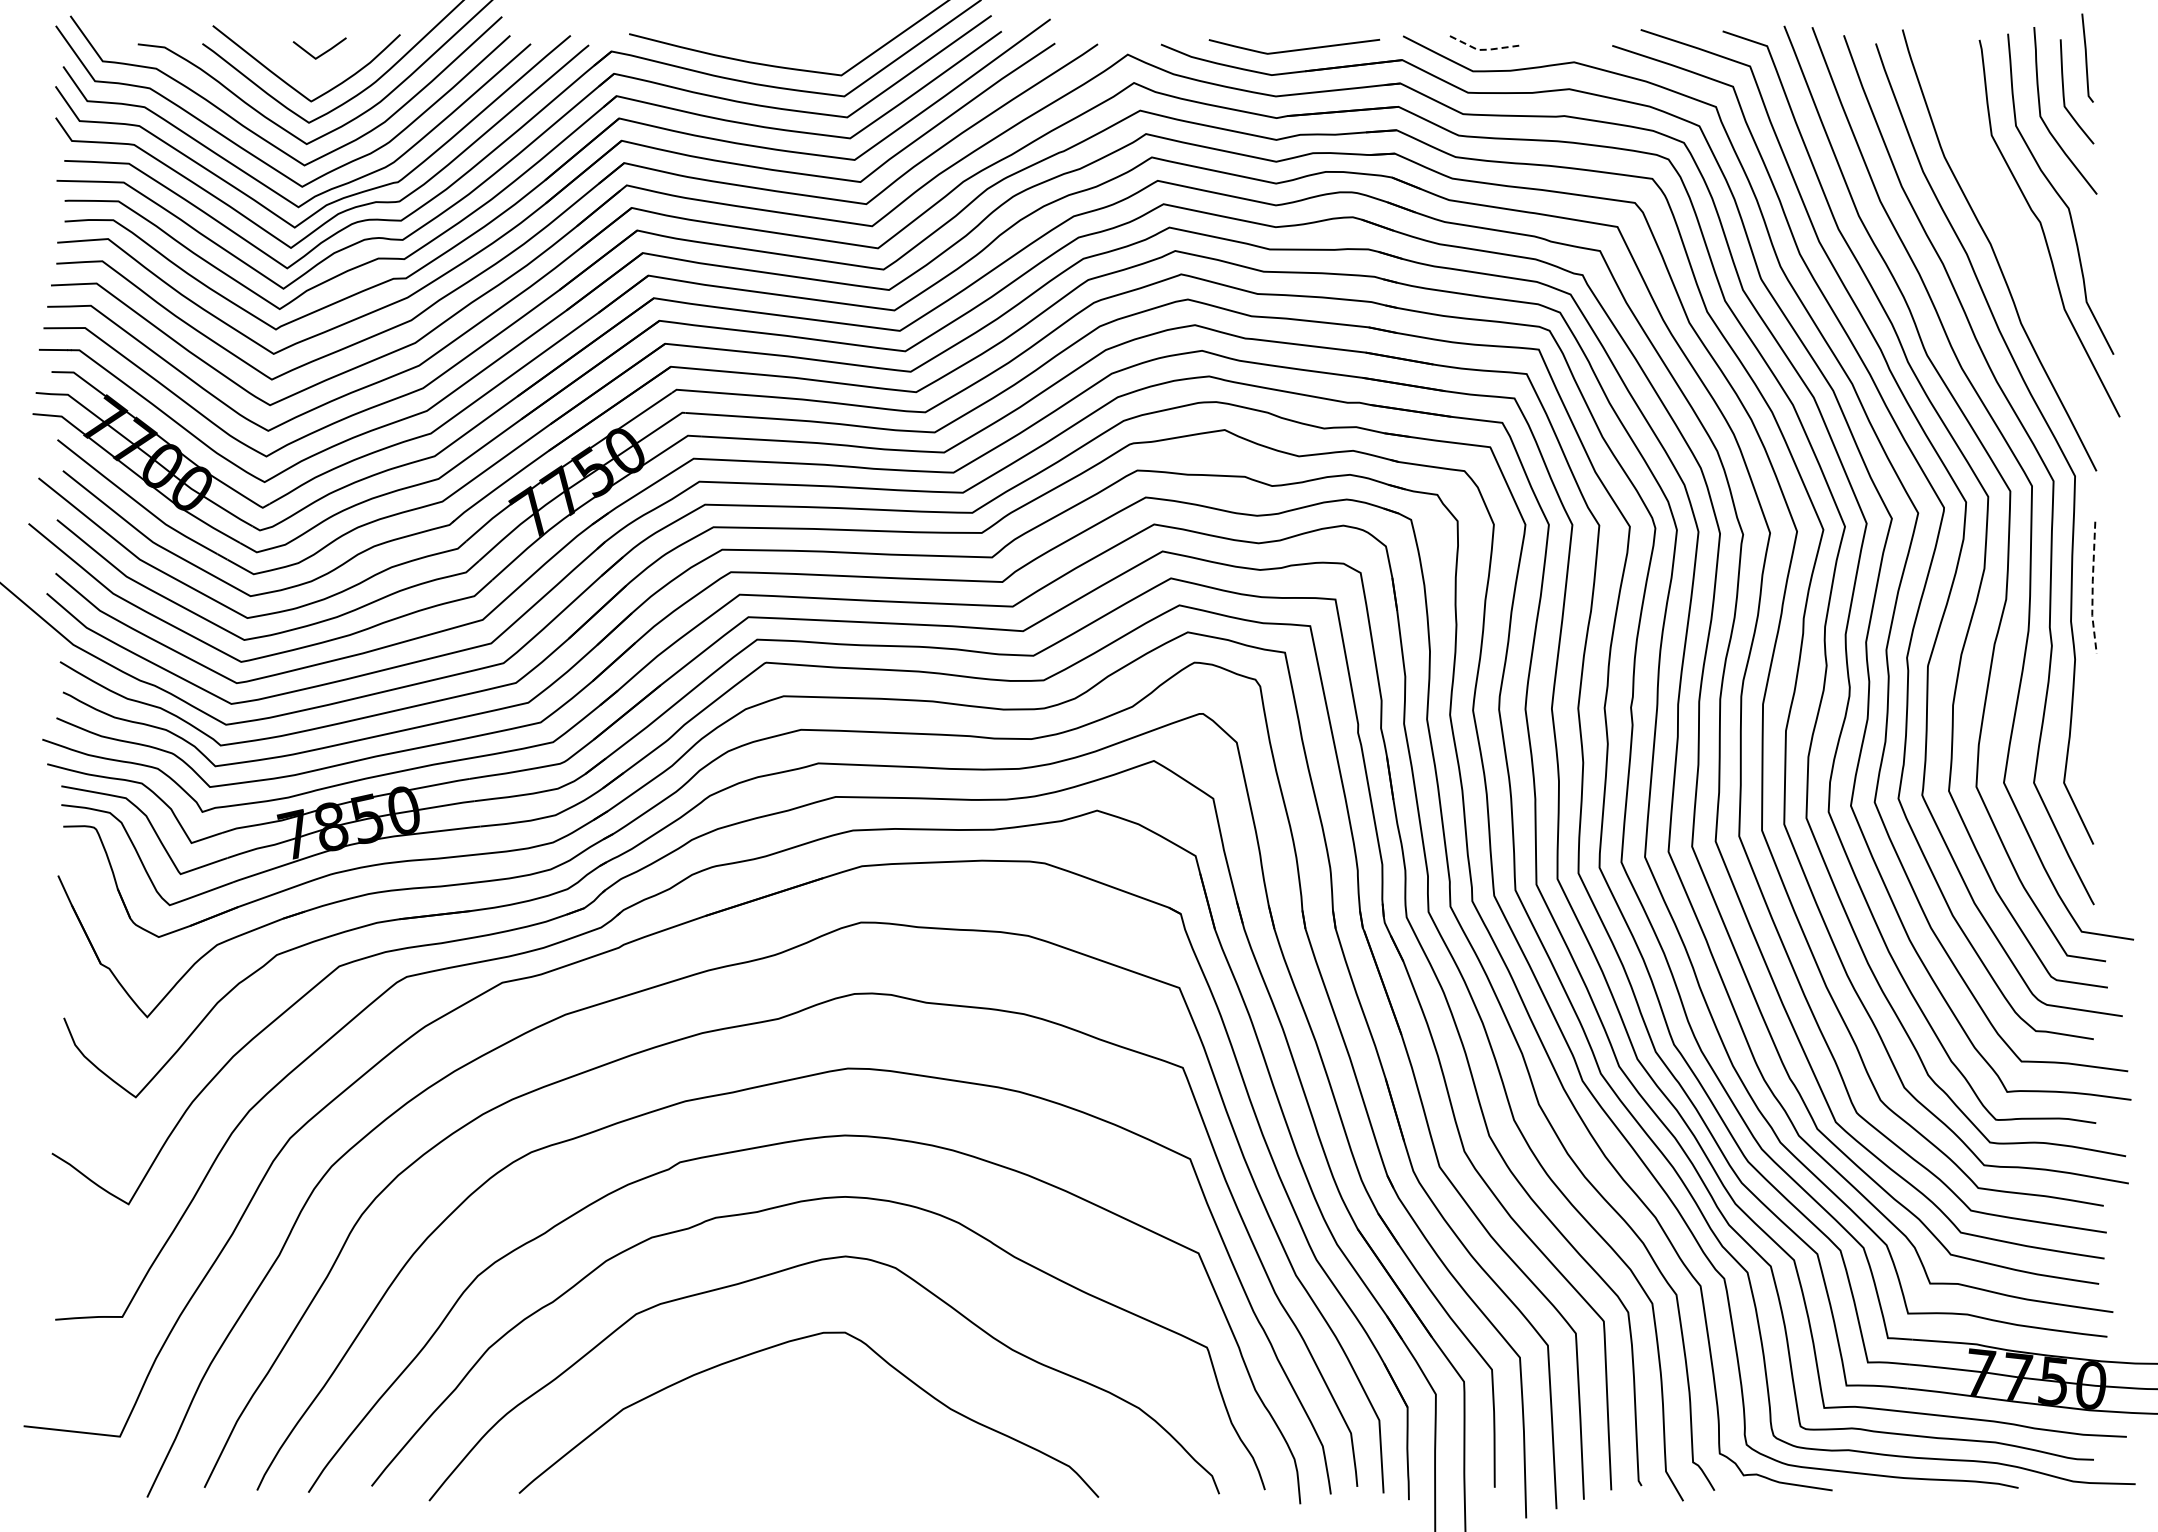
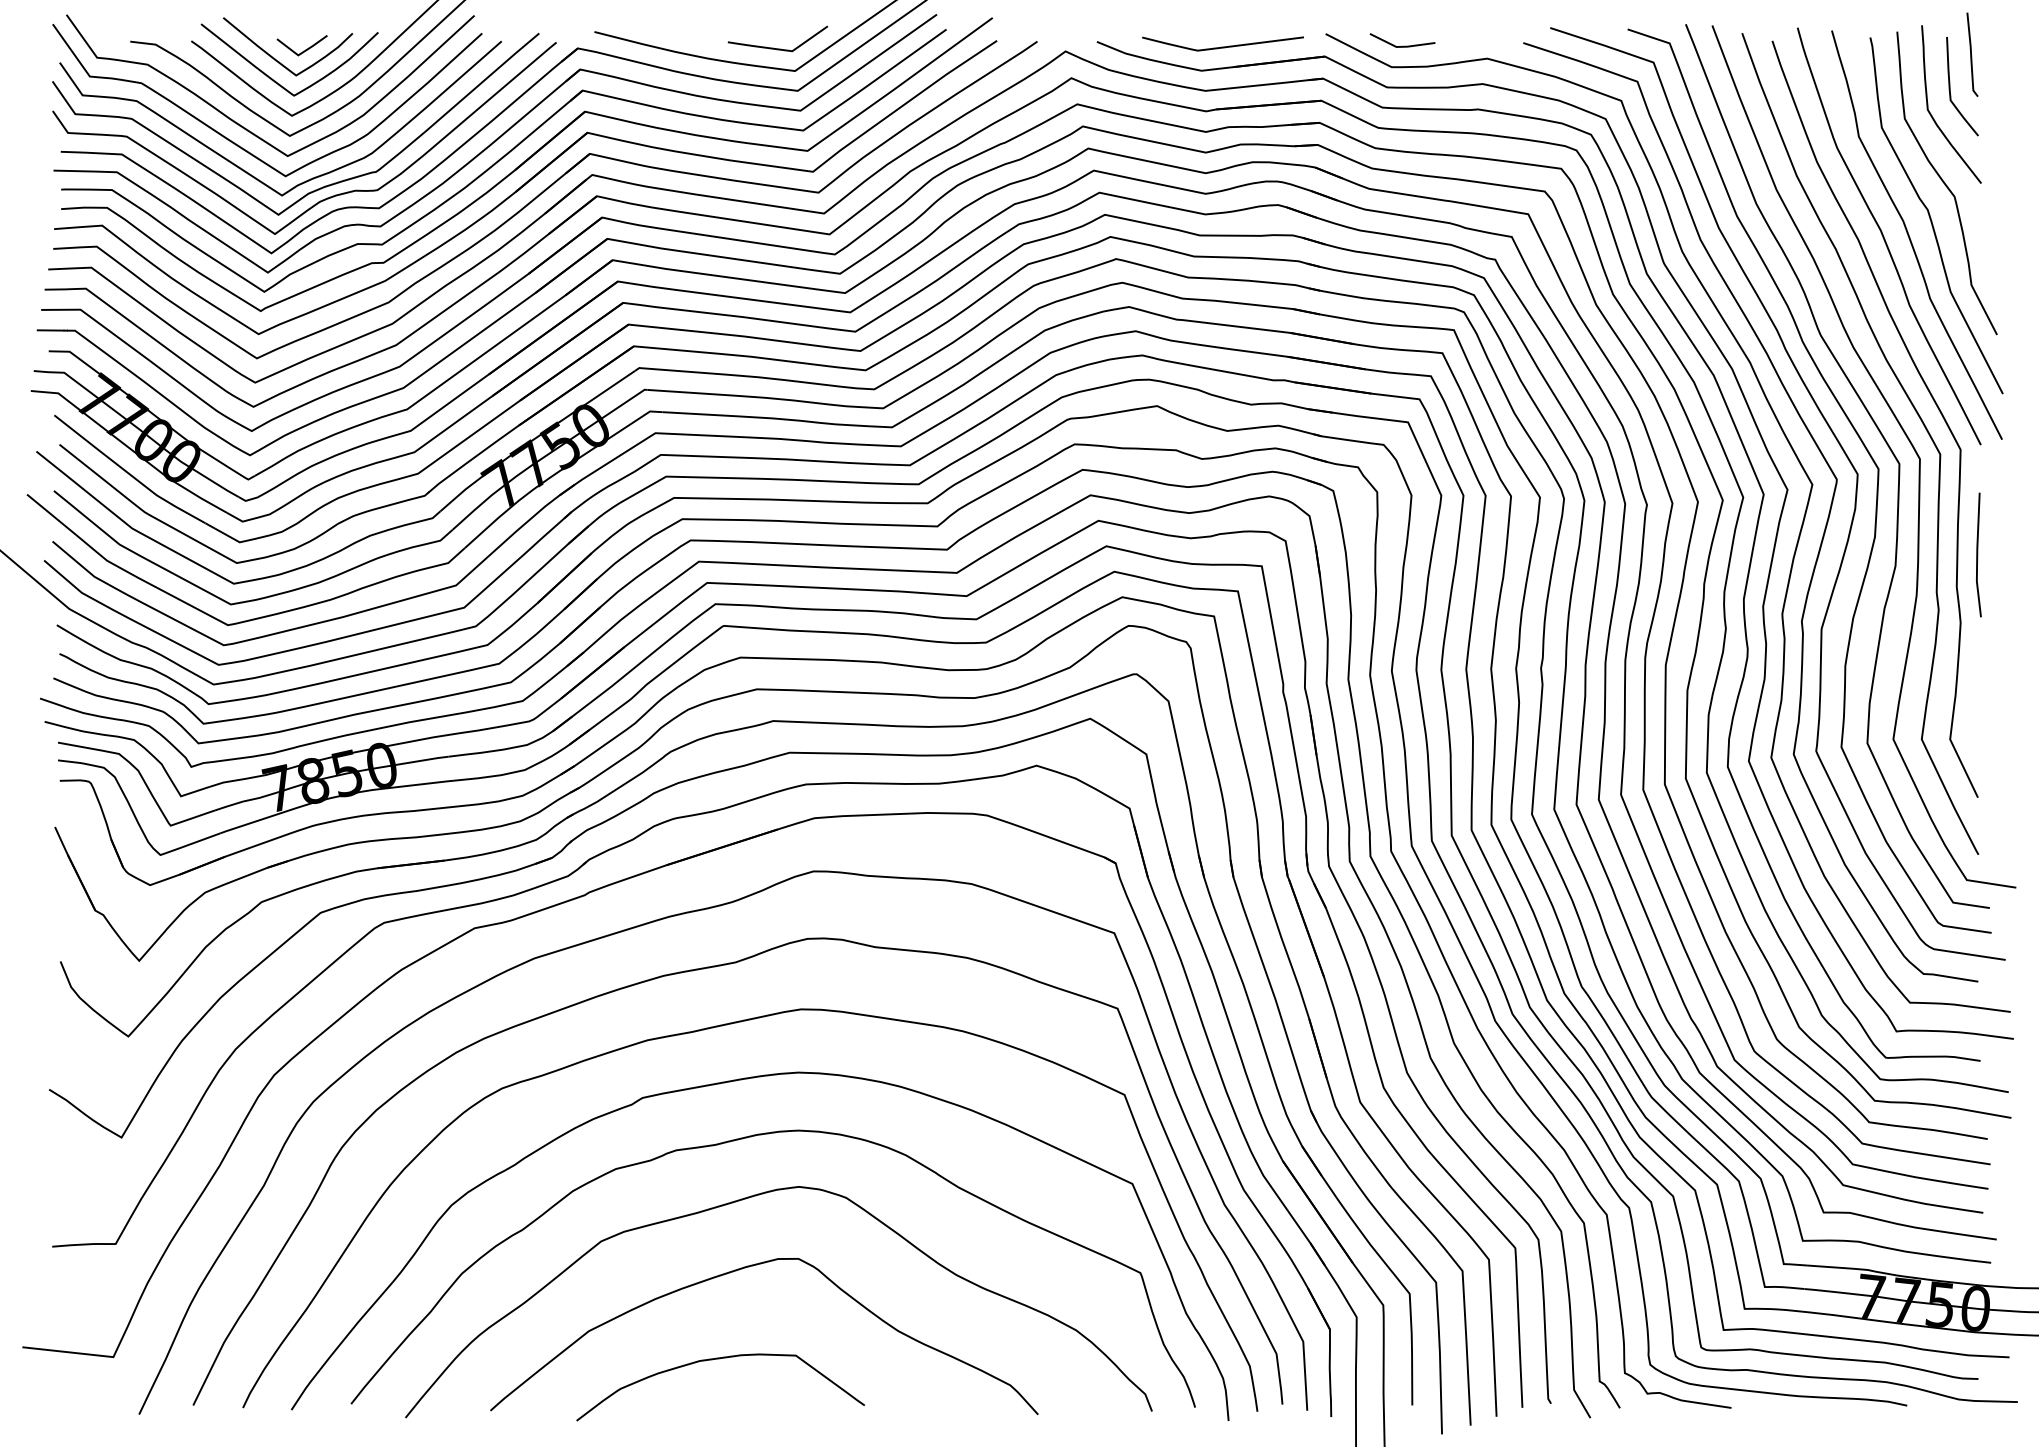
line: (1483, 49) -> (1401, 46), dashed -> solid
curve: (823, 51) -> (778, 48), added
curve: (293, 63) -> (277, 59), added
curve: (2022, 252) -> (1910, 238), added
line: (2092, 588) -> (1977, 555), dashed -> solid
curve: (758, 1439) -> (716, 1359), added

